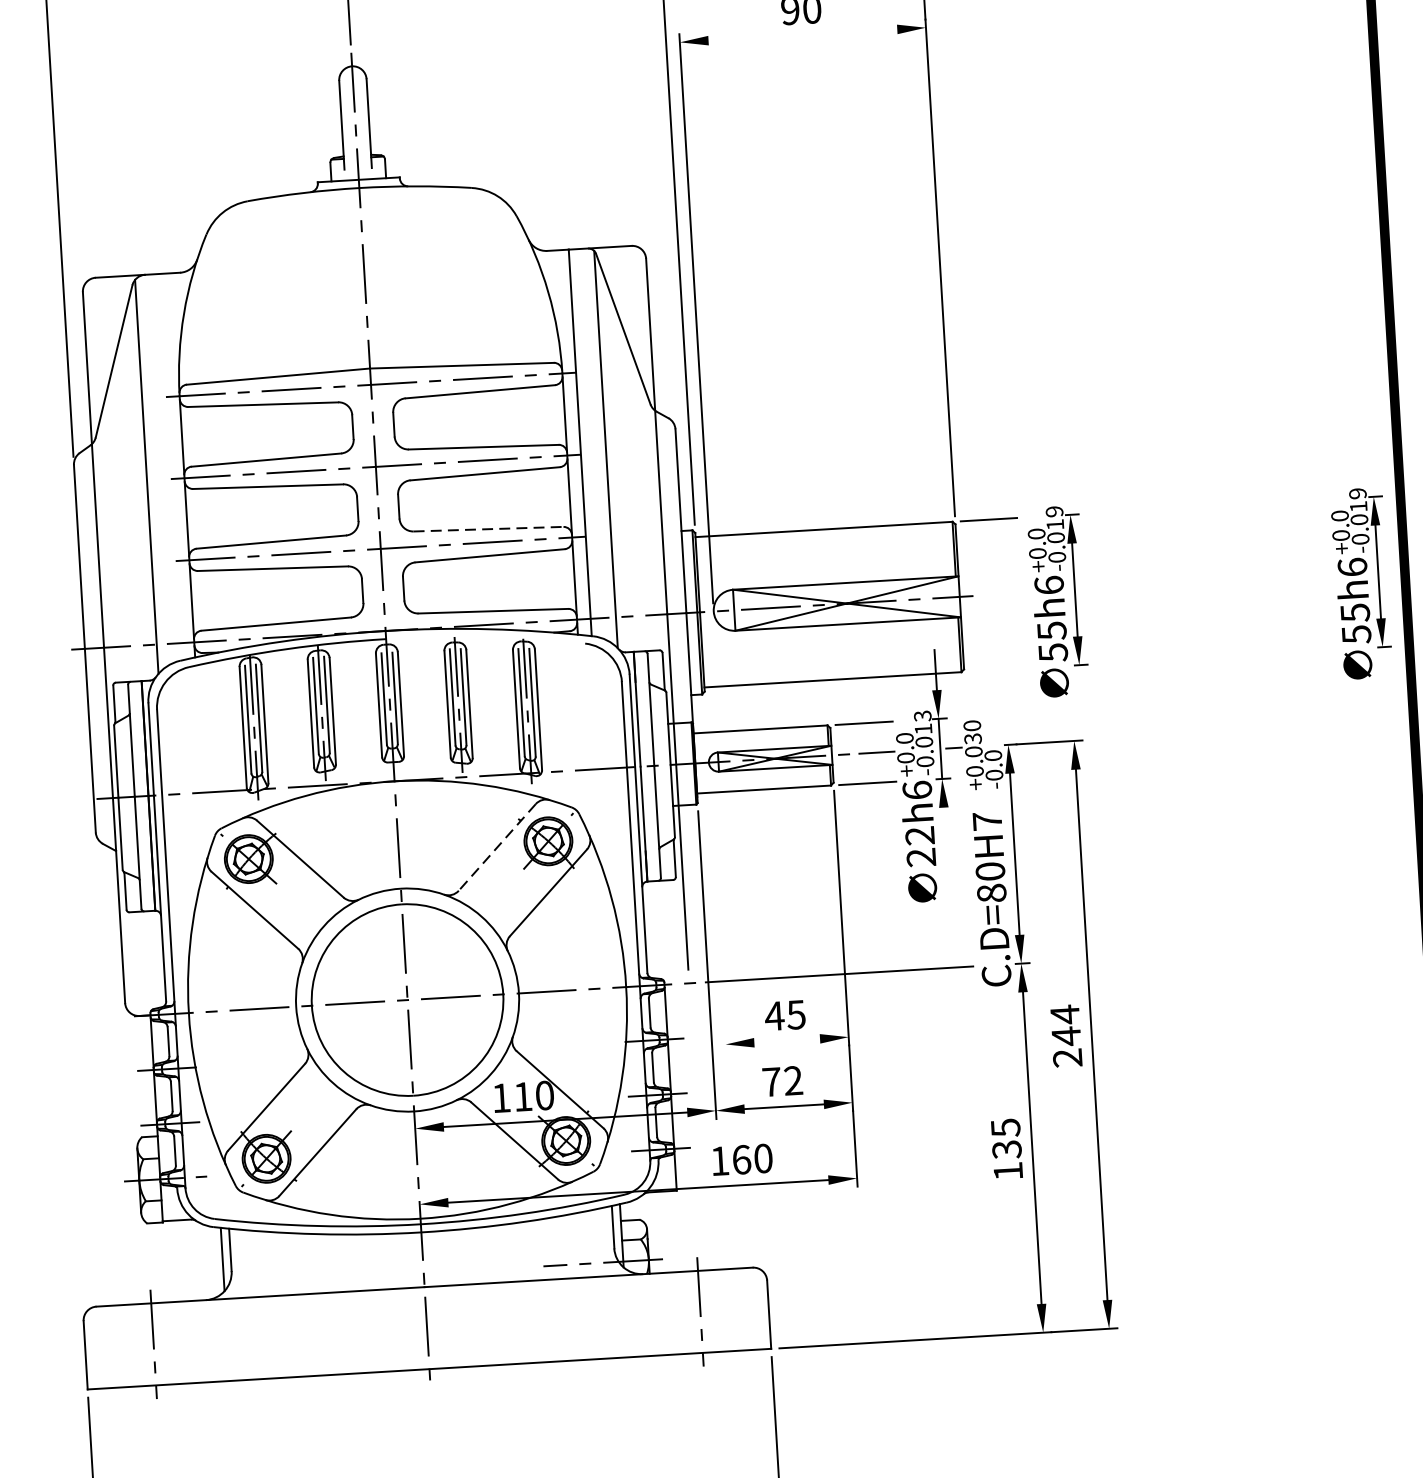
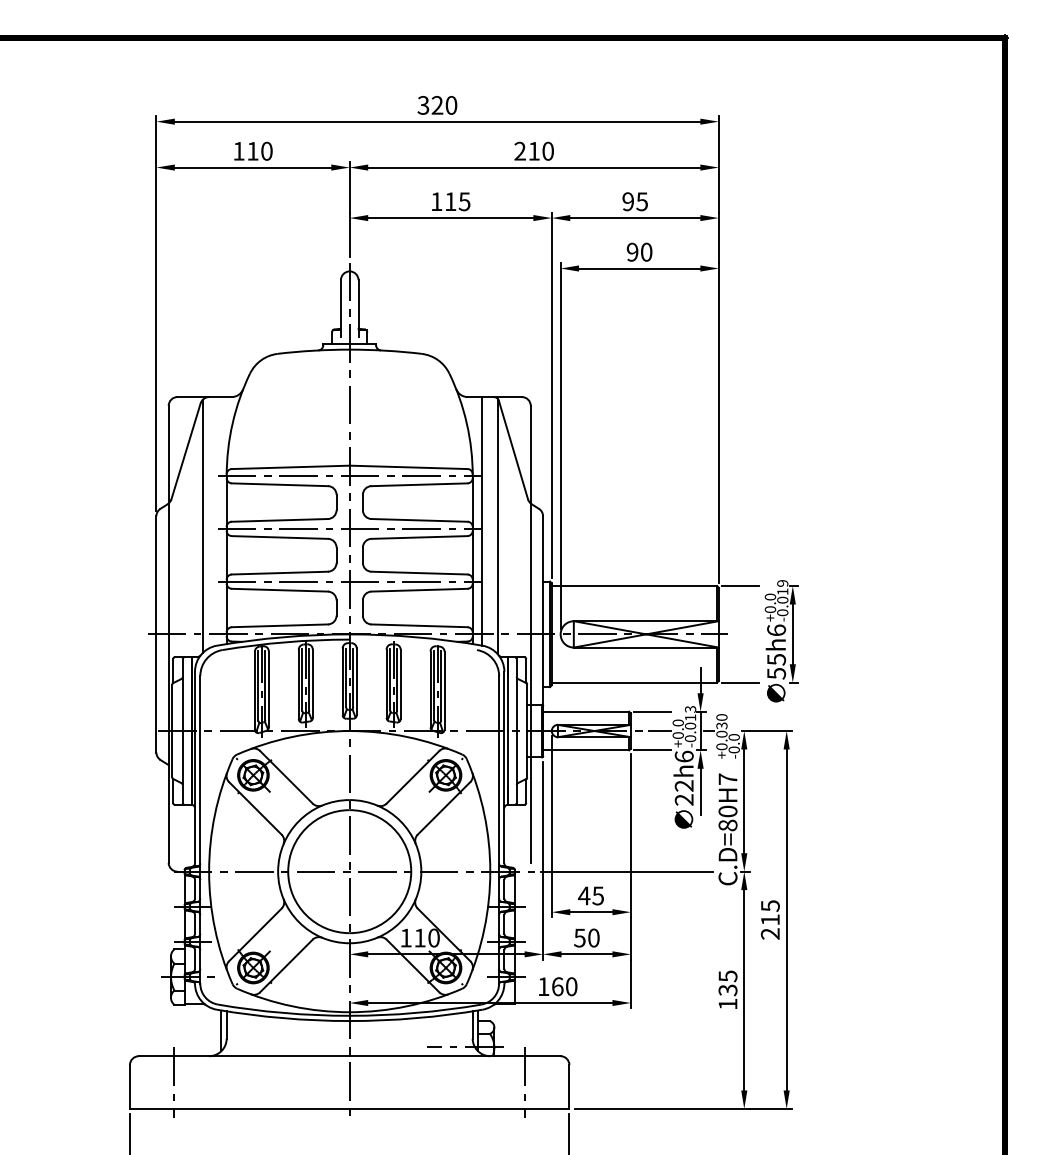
line: (802, 35) -> (639, 268), added
line: (490, 529) -> (420, 573), dashed -> solid
part: (1361, 584) -> (976, 641), removed
line: (997, 669) -> (740, 682), added
line: (945, 842) -> (700, 791), added
line: (496, 847) -> (412, 777), dashed -> solid
line: (717, 911) -> (551, 826), added
text: (1065, 1024) -> (770, 912), 244 -> 215
line: (787, 1041) -> (591, 912), added
text: (781, 1080) -> (586, 937), 72 -> 50

